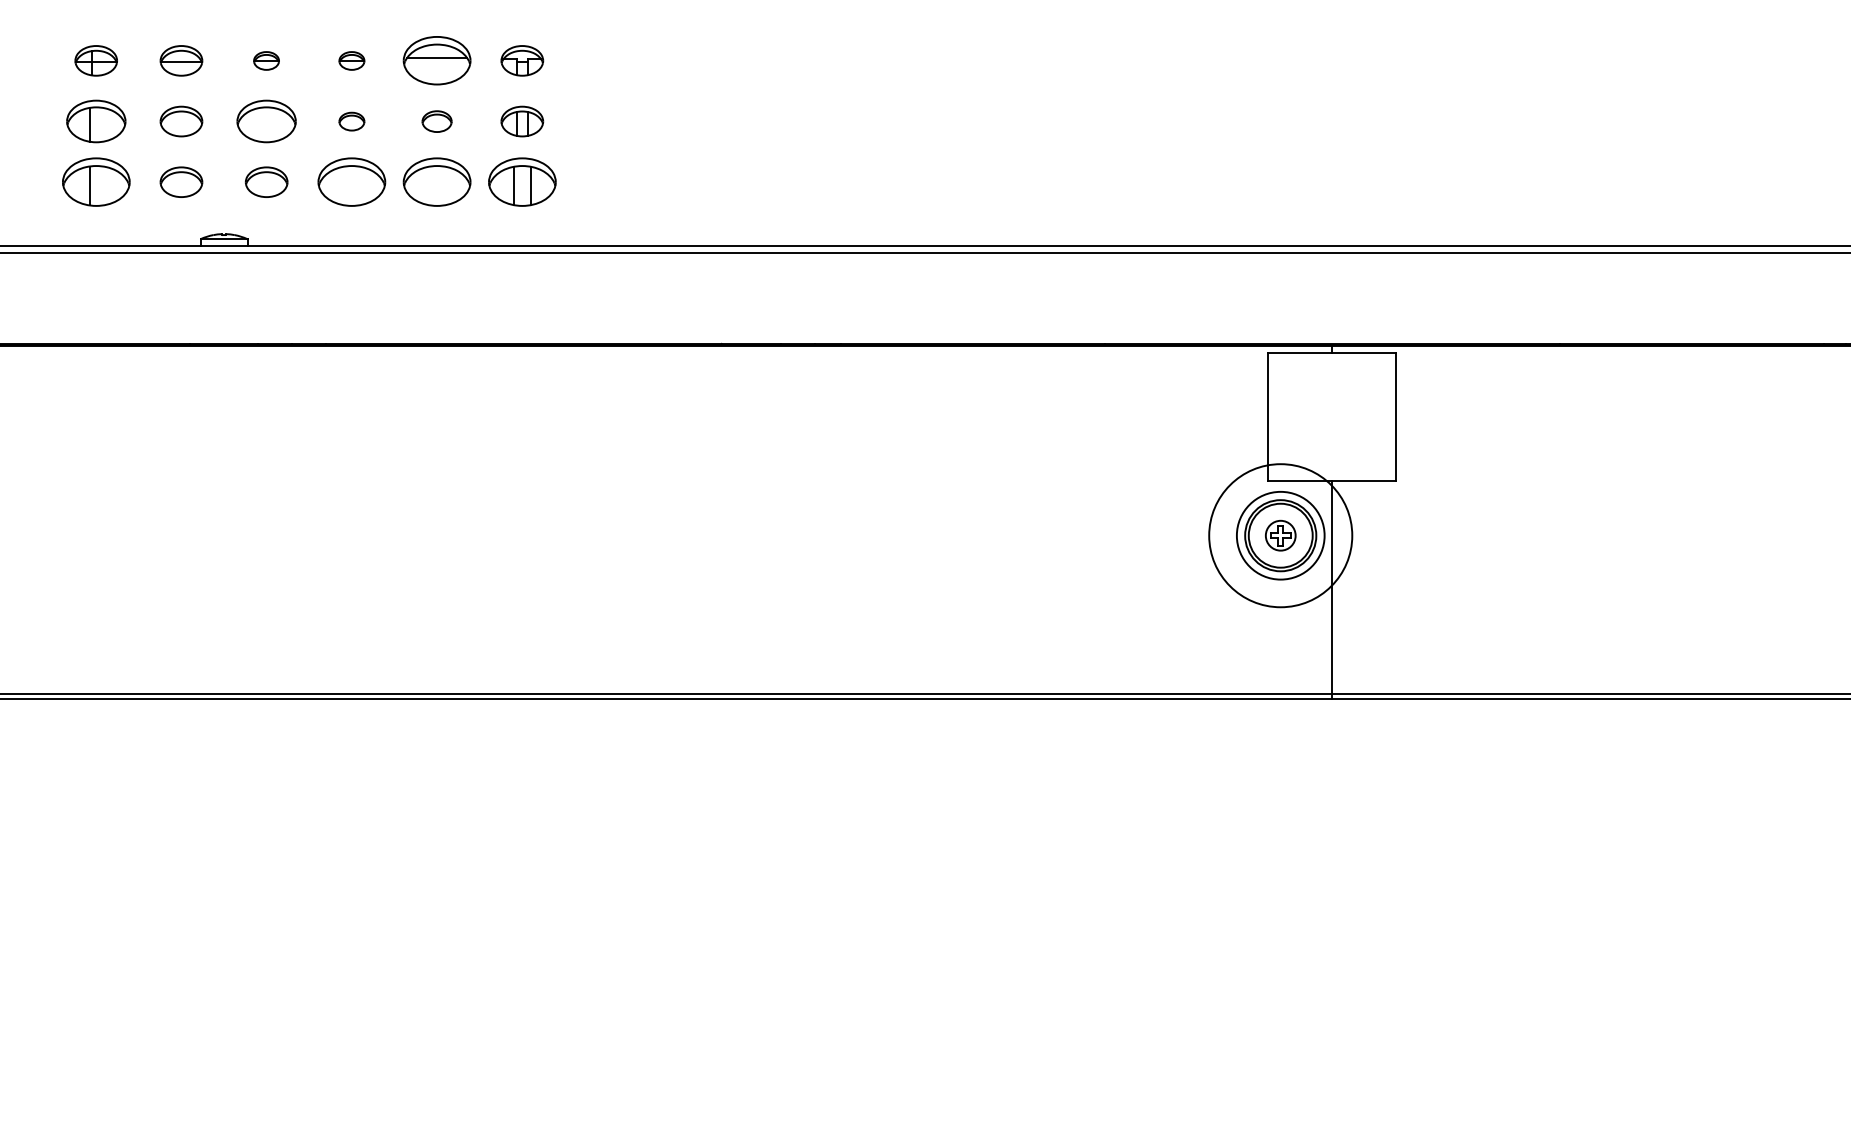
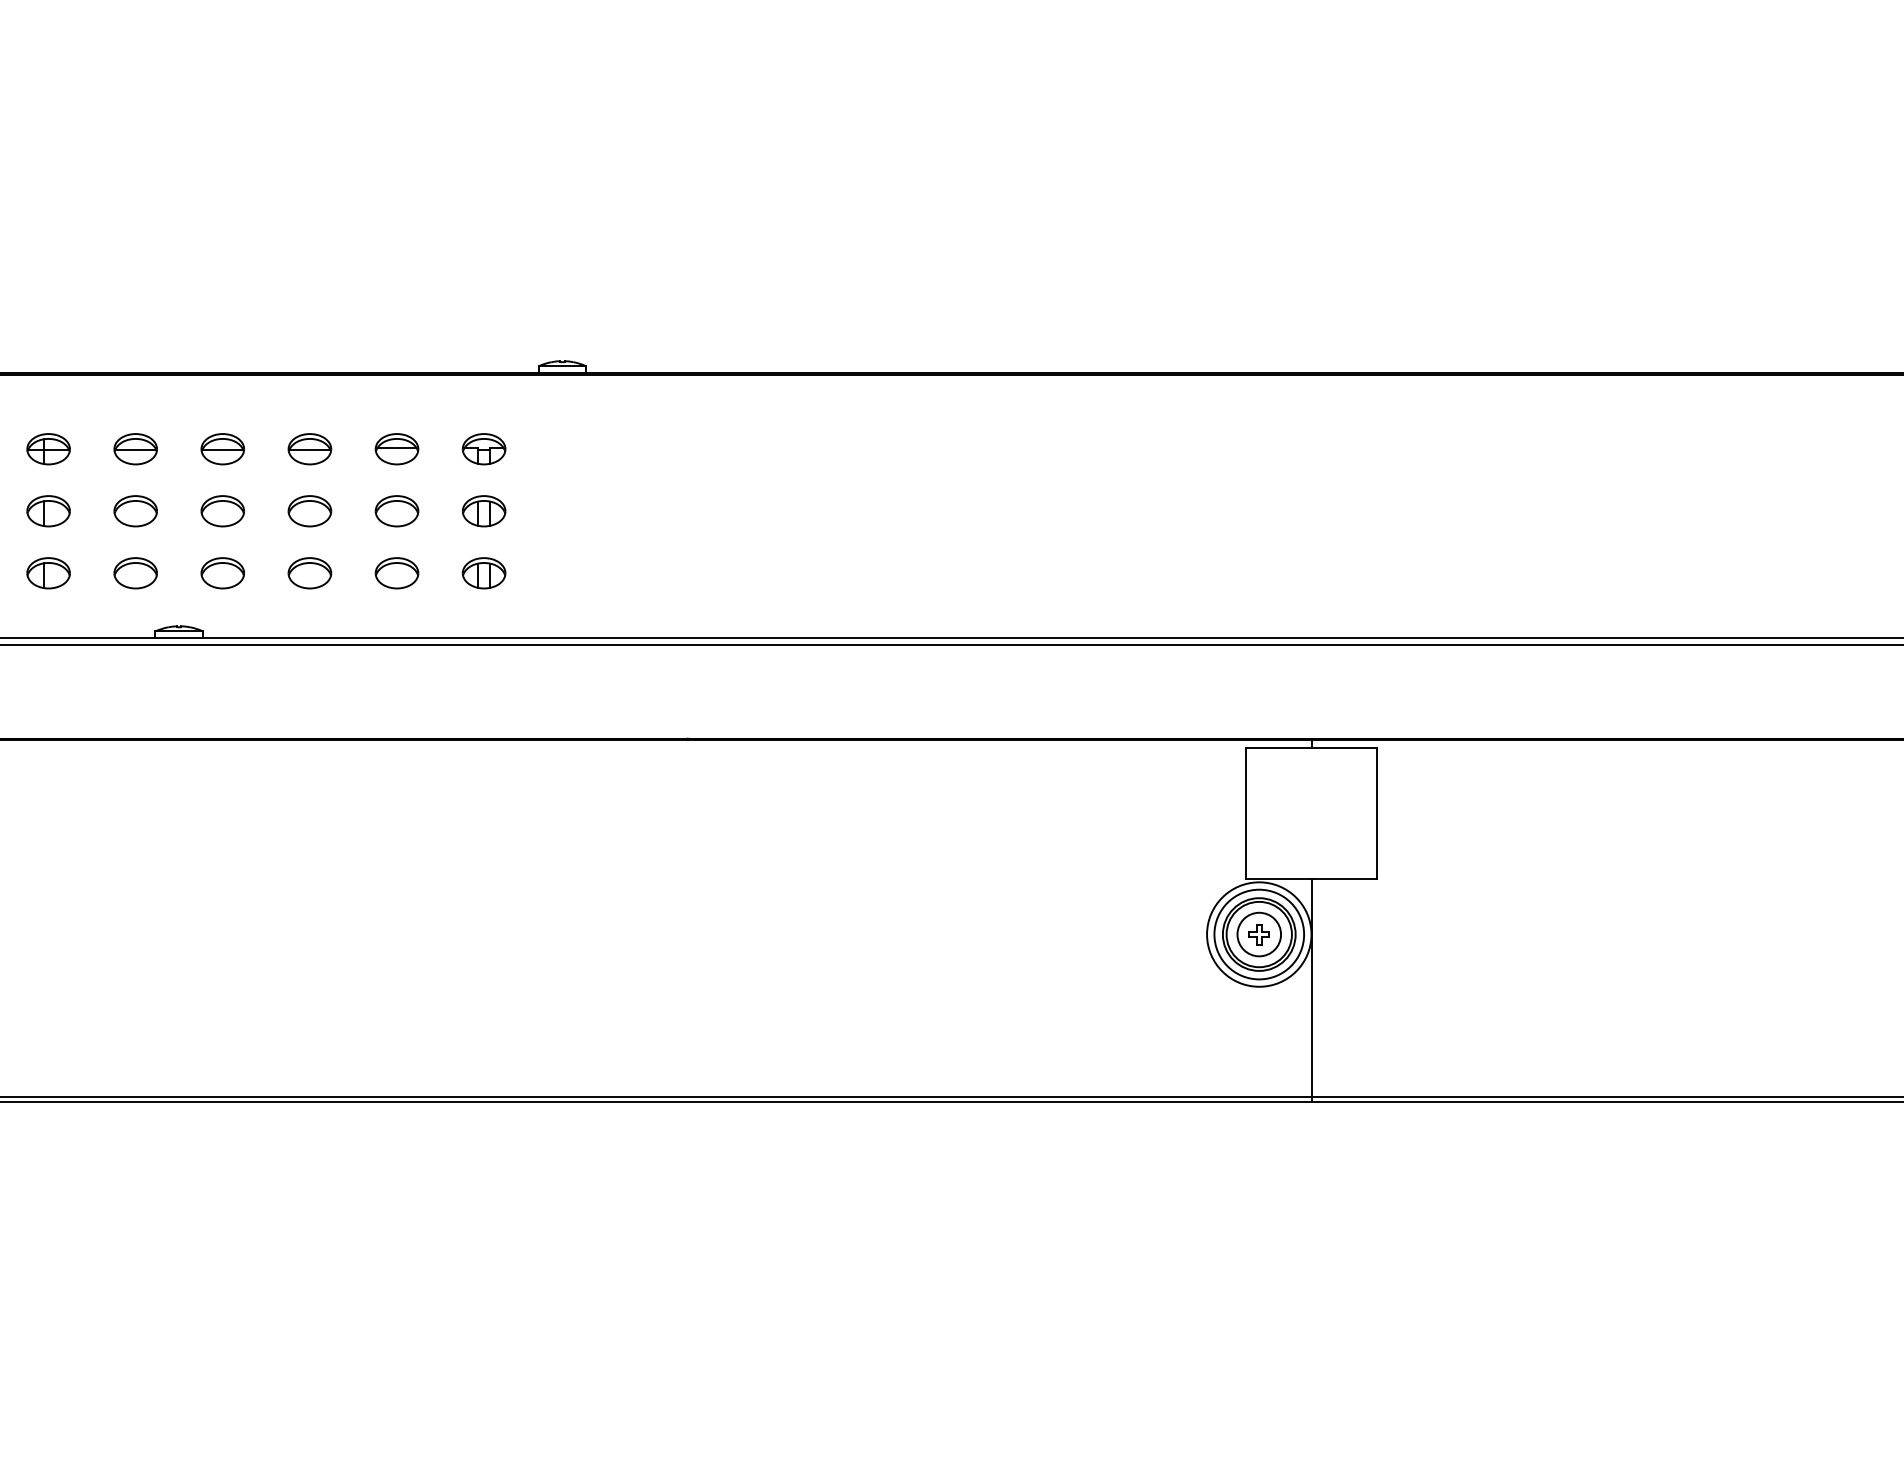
part: (266, 61) -> (222, 449), size x1.67
part: (351, 61) -> (309, 449), size x1.67
part: (436, 61) -> (396, 449), size x0.62
part: (96, 121) -> (48, 511), size x0.71
part: (266, 121) -> (222, 511), size x0.71
part: (351, 121) -> (309, 511), size x1.67
part: (436, 121) -> (396, 511), size x1.43
part: (96, 182) -> (48, 573), size x0.62
part: (351, 182) -> (309, 573), size x0.62
part: (436, 182) -> (396, 573), size x0.62
part: (521, 182) -> (483, 573), size x0.62
circle: (1280, 535) -> (1259, 934), size x0.71
circle: (1280, 535) -> (1259, 934), size x1.43

